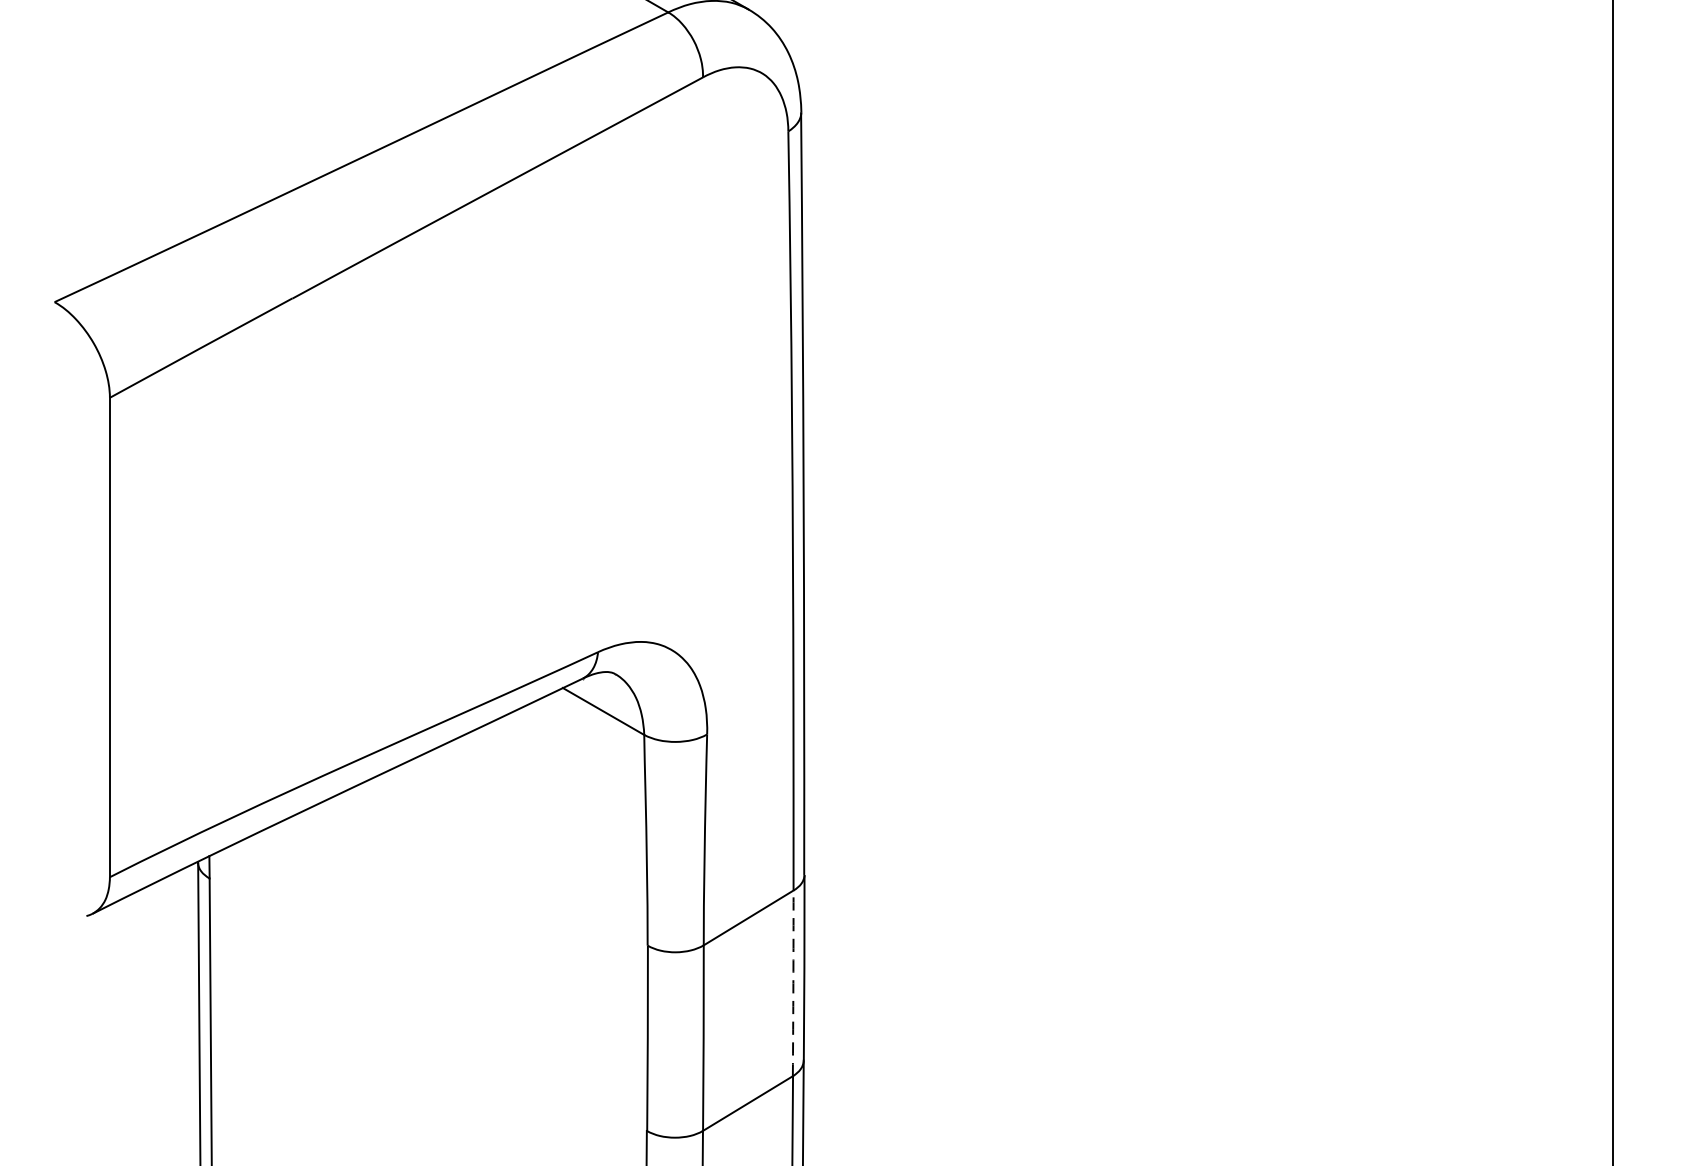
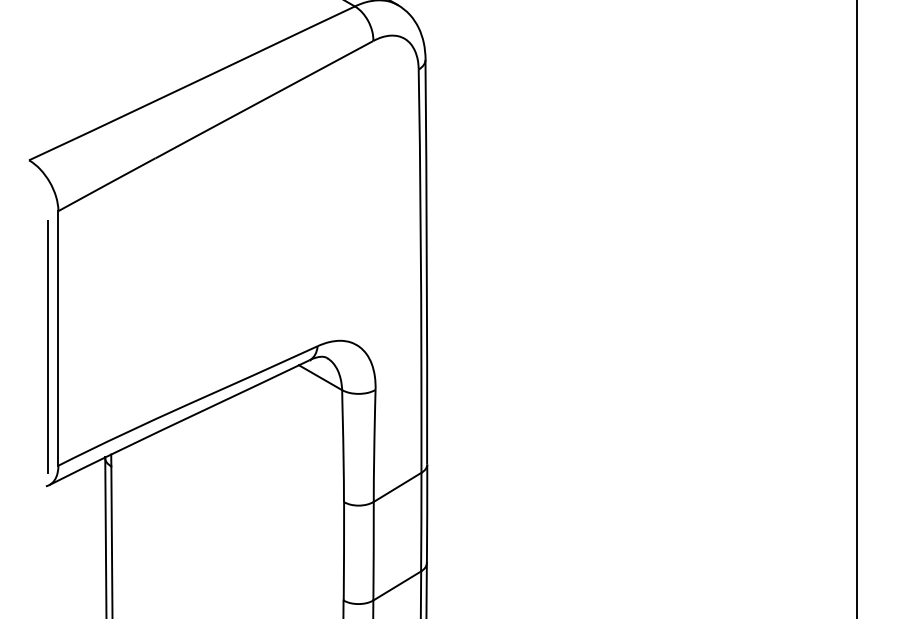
line: (91, 652) -> (48, 346), added
arc: (793, 984) -> (421, 522), dashed -> solid

